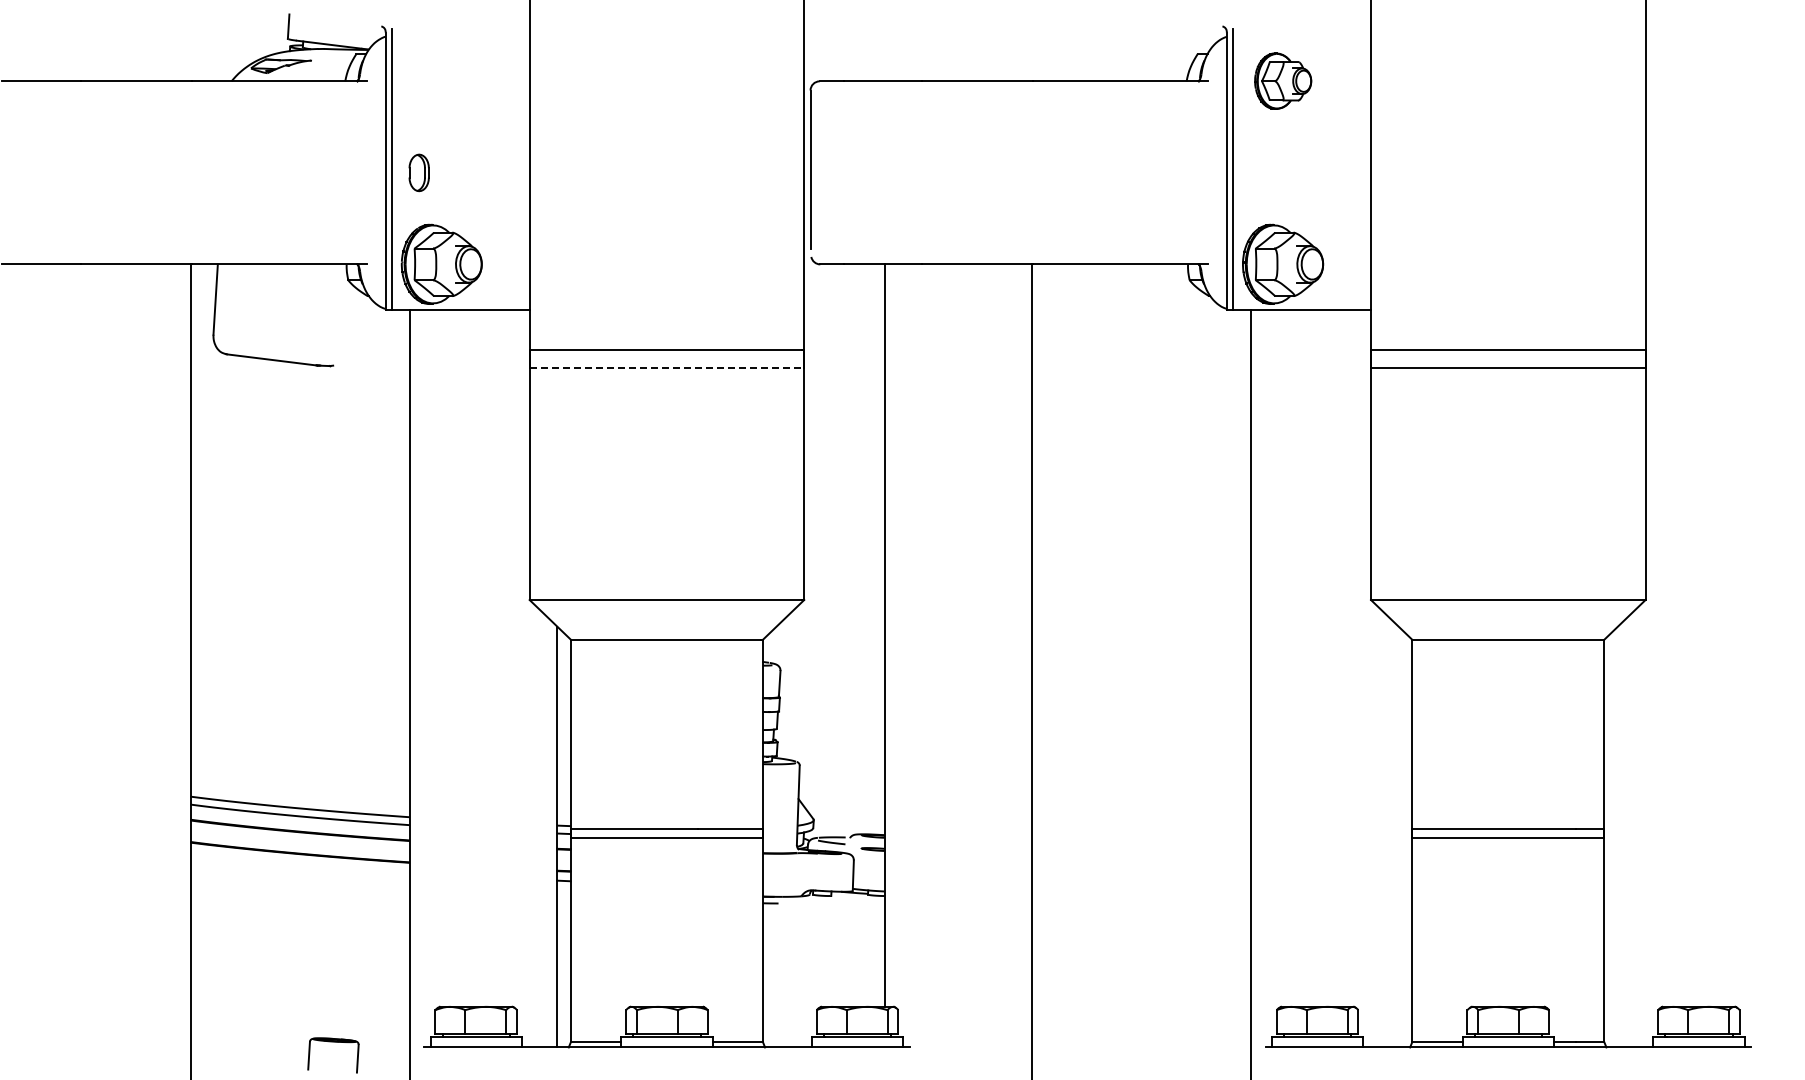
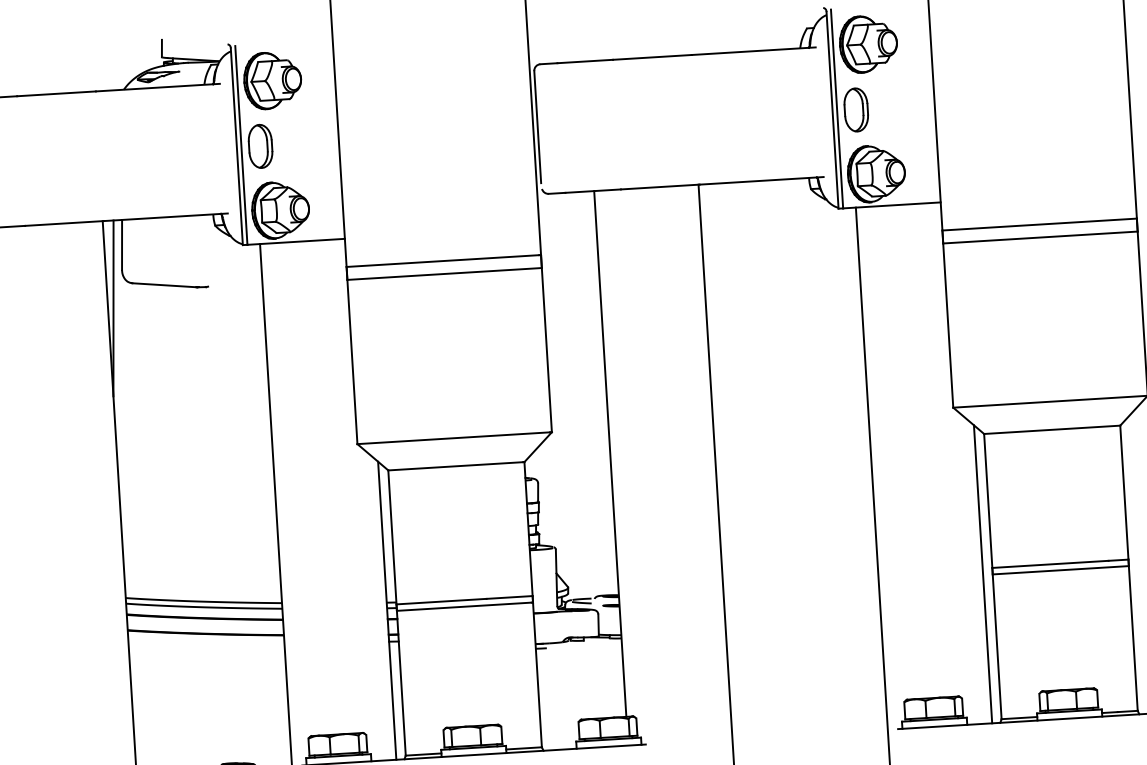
part: (441, 80) -> (272, 80), added
part: (1283, 80) -> (868, 43), size x1.43
part: (419, 172) -> (260, 146), size x1.67
part: (1260, 172) -> (856, 109), added
line: (667, 368) -> (445, 274), dashed -> solid
line: (197, 387) -> (113, 308), added
line: (1398, 836) -> (982, 573), added

